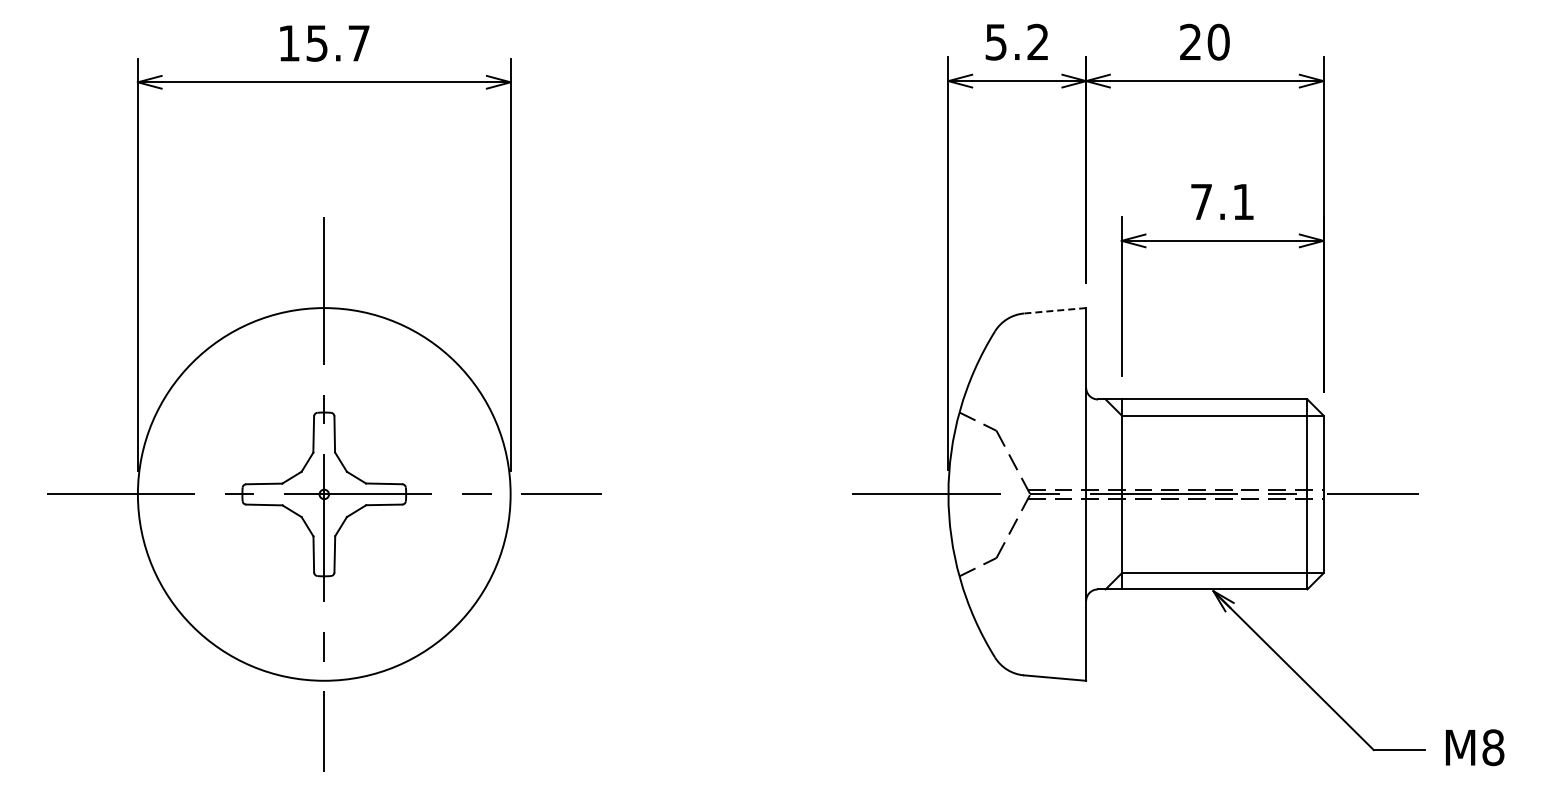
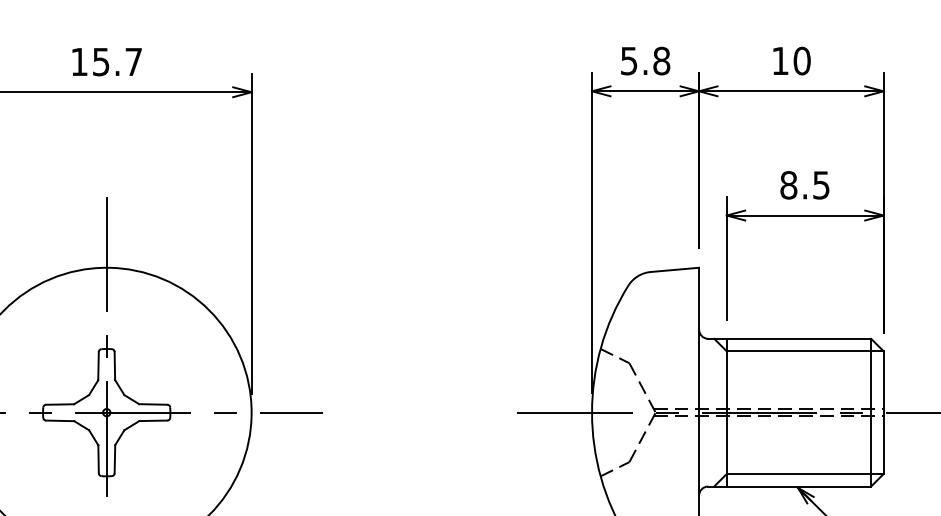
text: (1038, 41) -> (662, 60), 5.2 -> 5.8
text: (1190, 41) -> (780, 60), 20 -> 10
text: (1221, 201) -> (804, 184), 7.1 -> 8.5
line: (1054, 310) -> (674, 269), dashed -> solid

